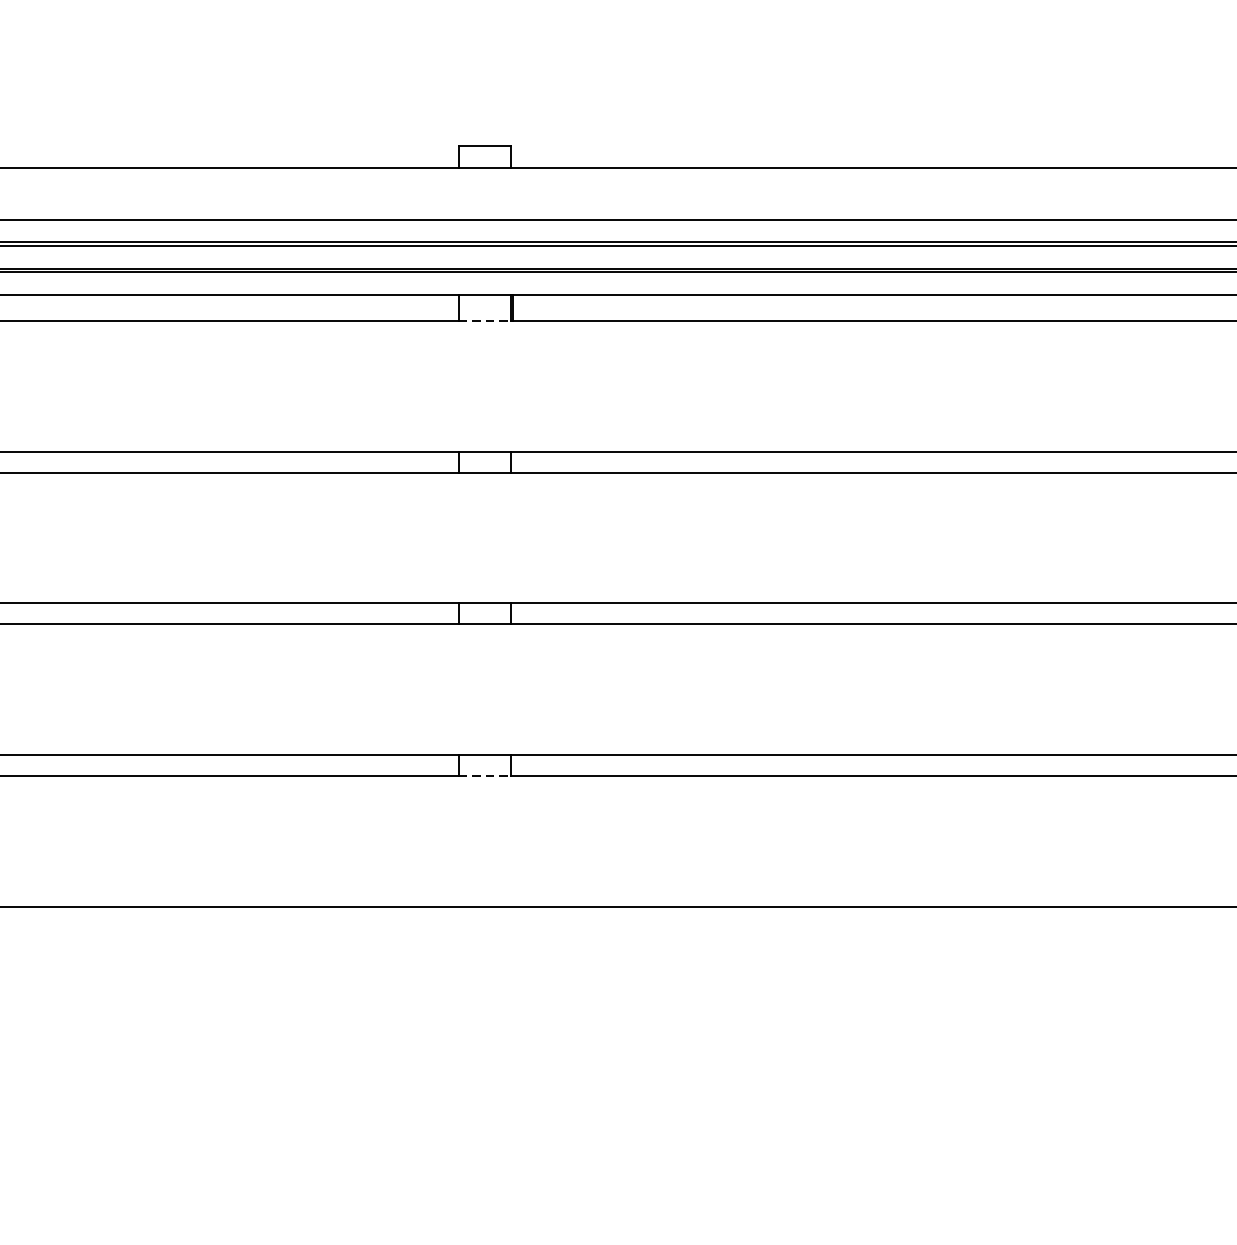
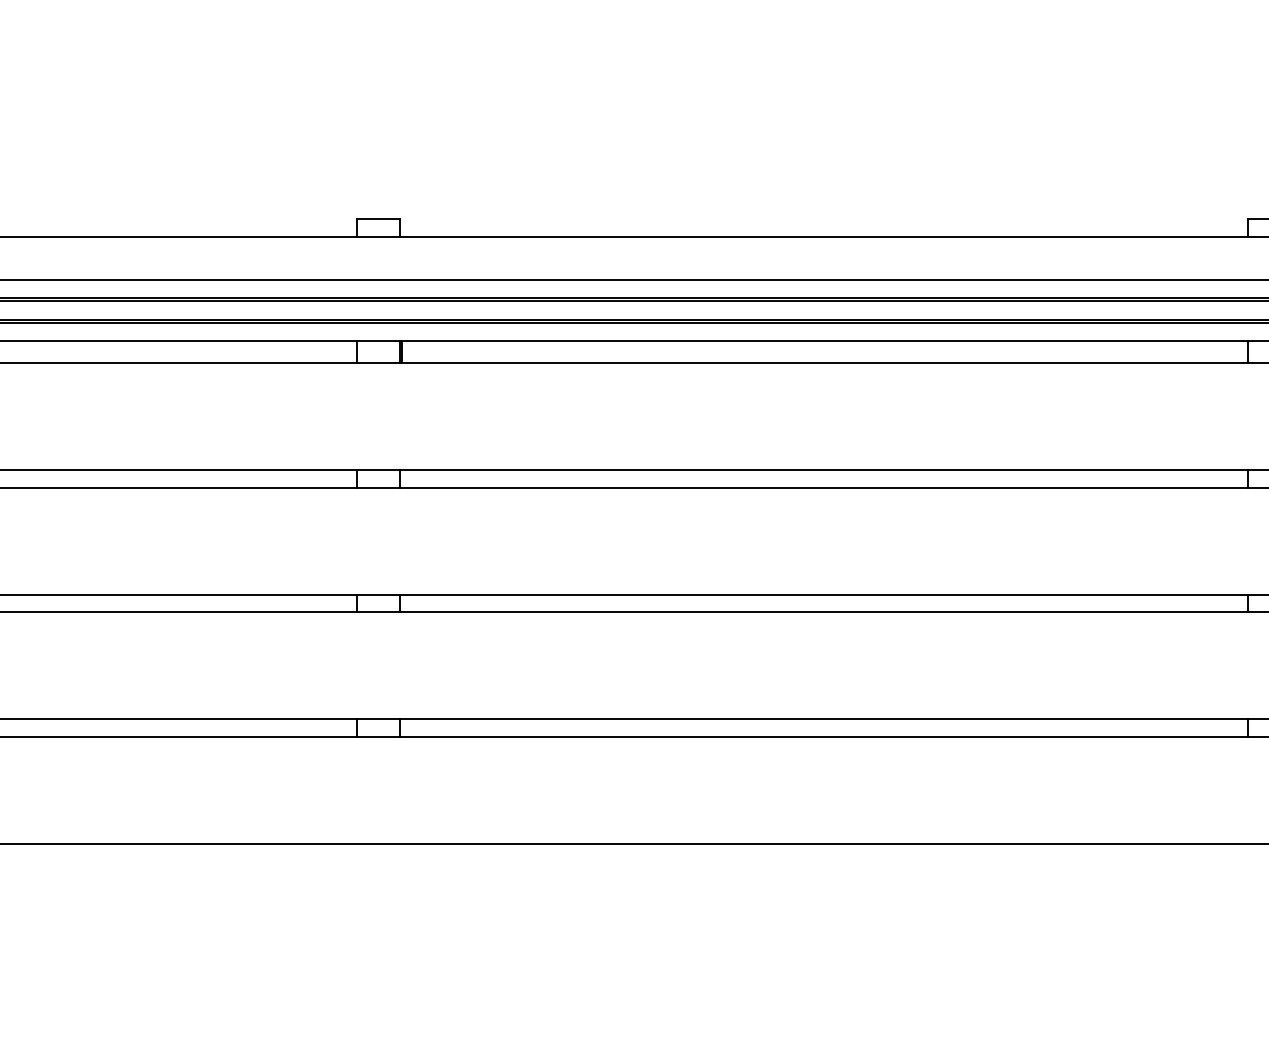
line: (484, 321) -> (378, 363), dashed -> solid
line: (484, 775) -> (378, 736), dashed -> solid

